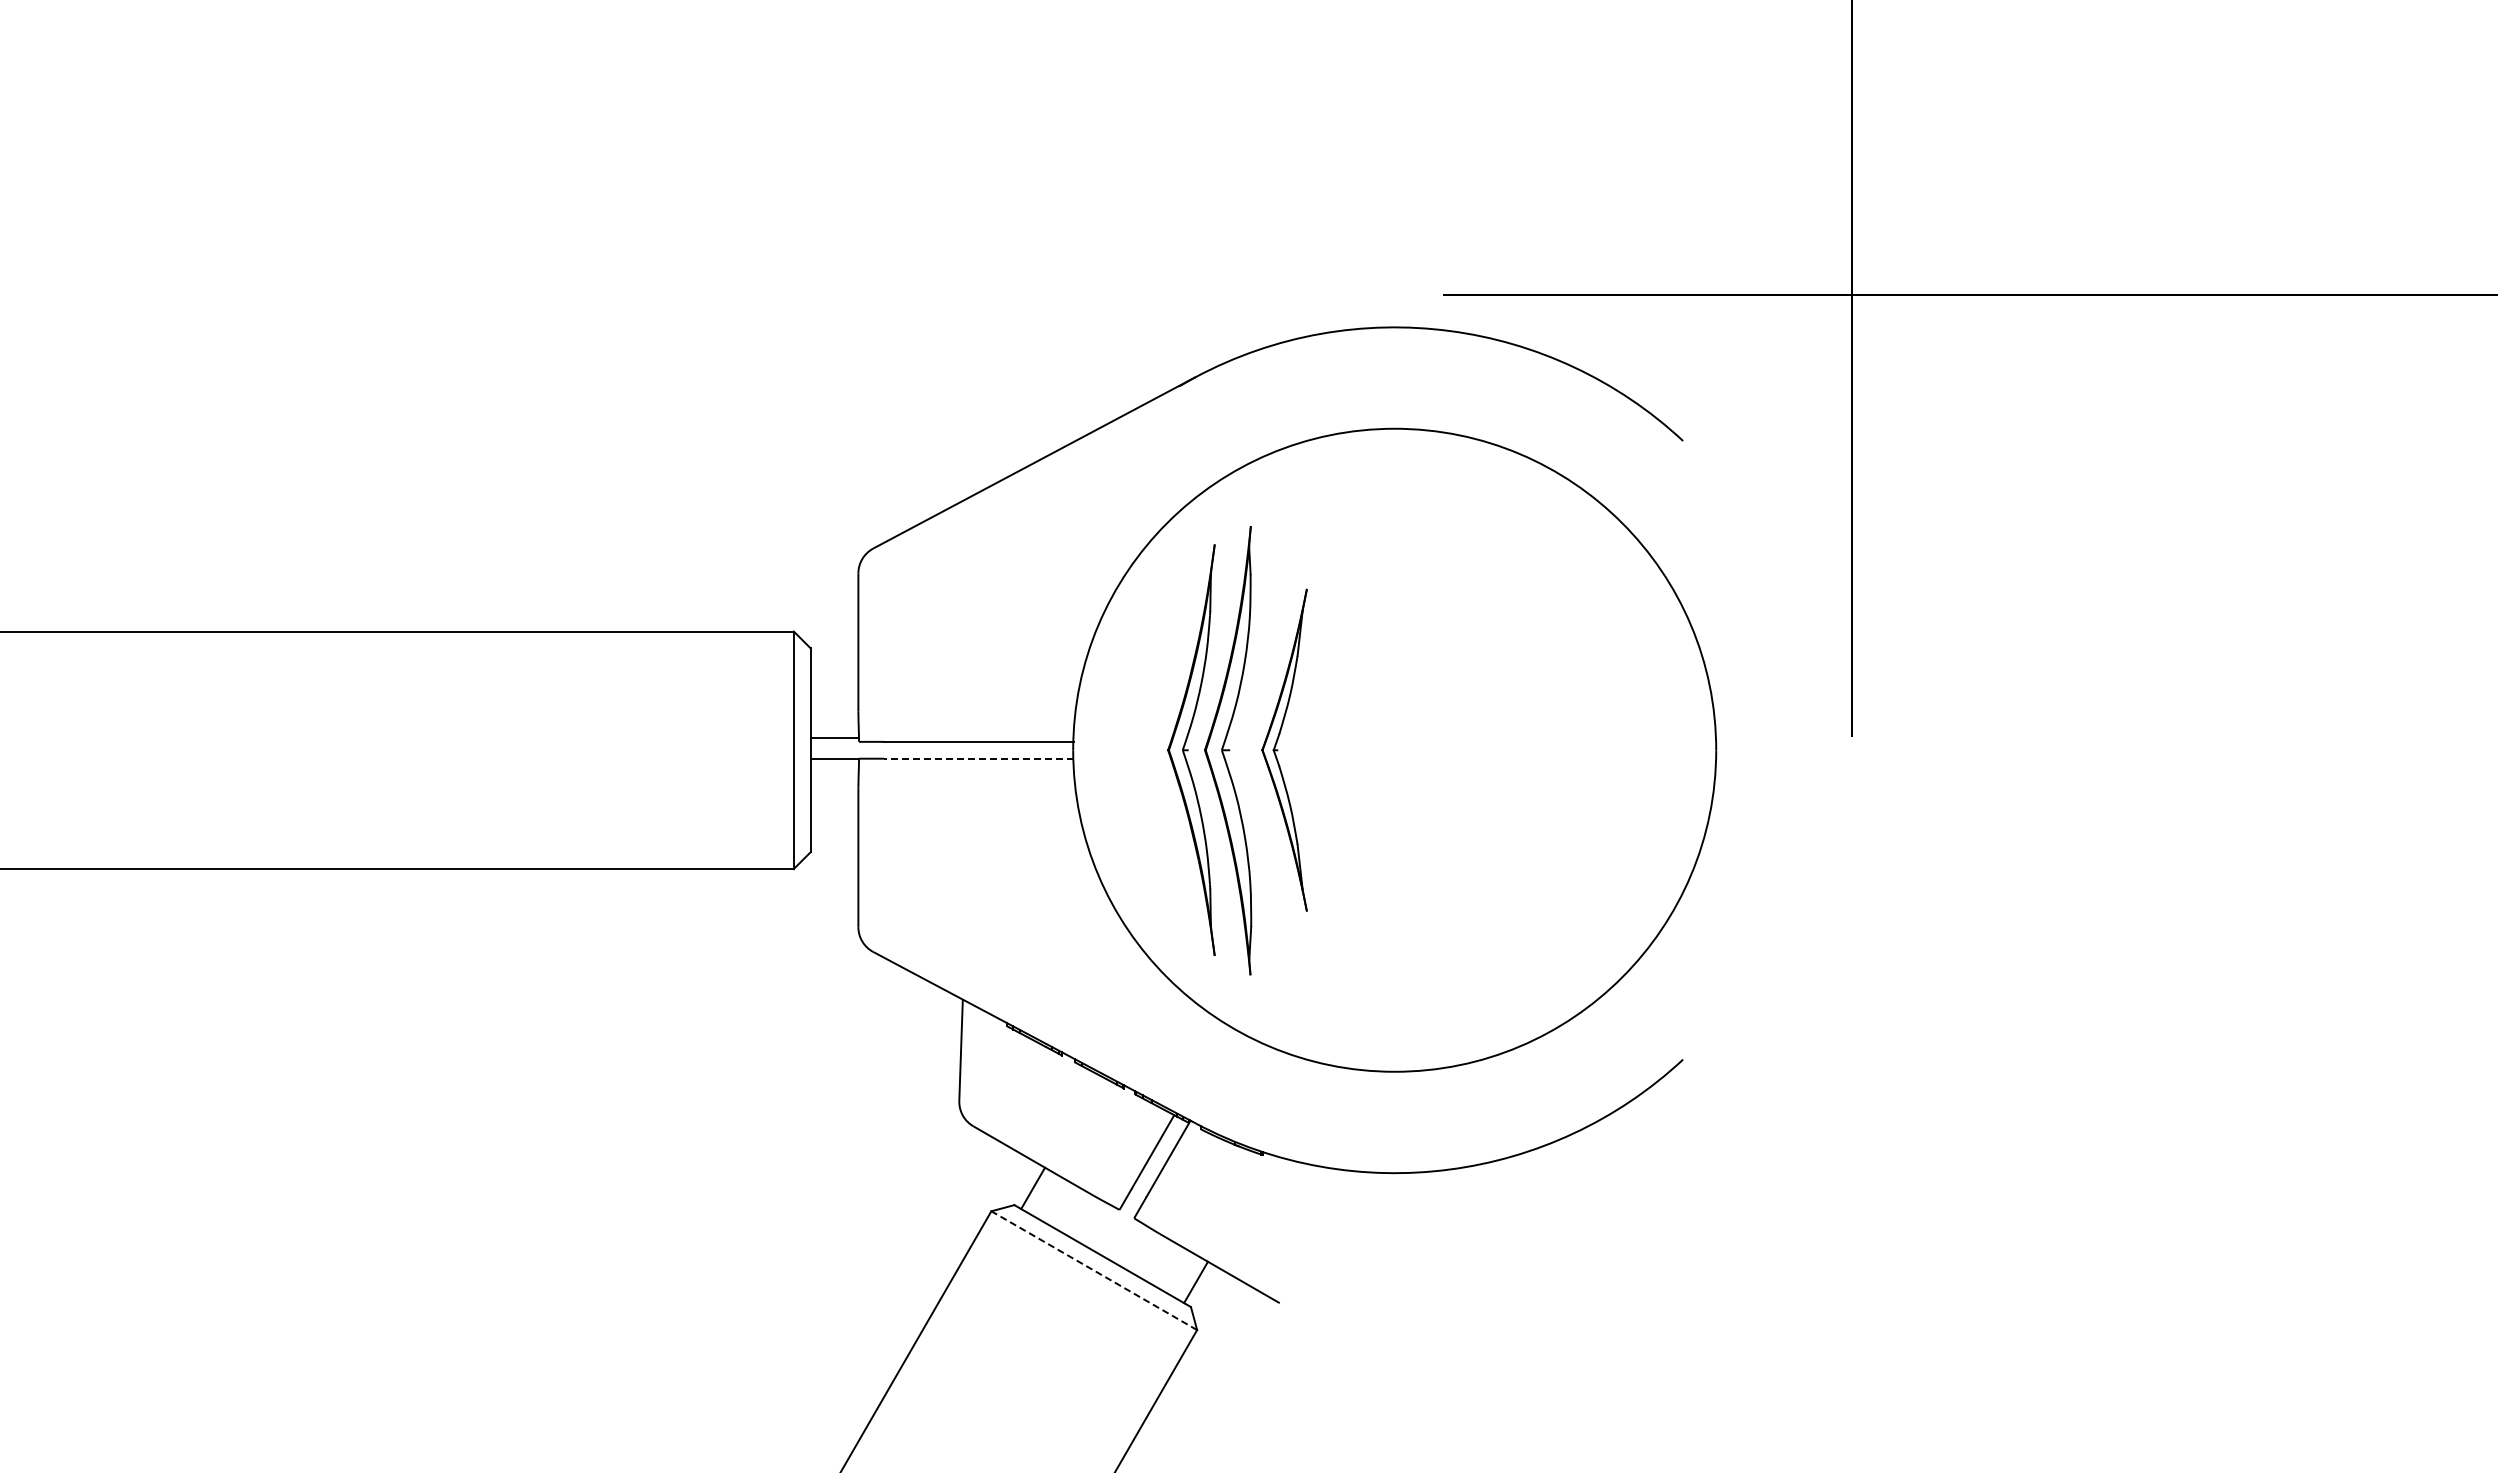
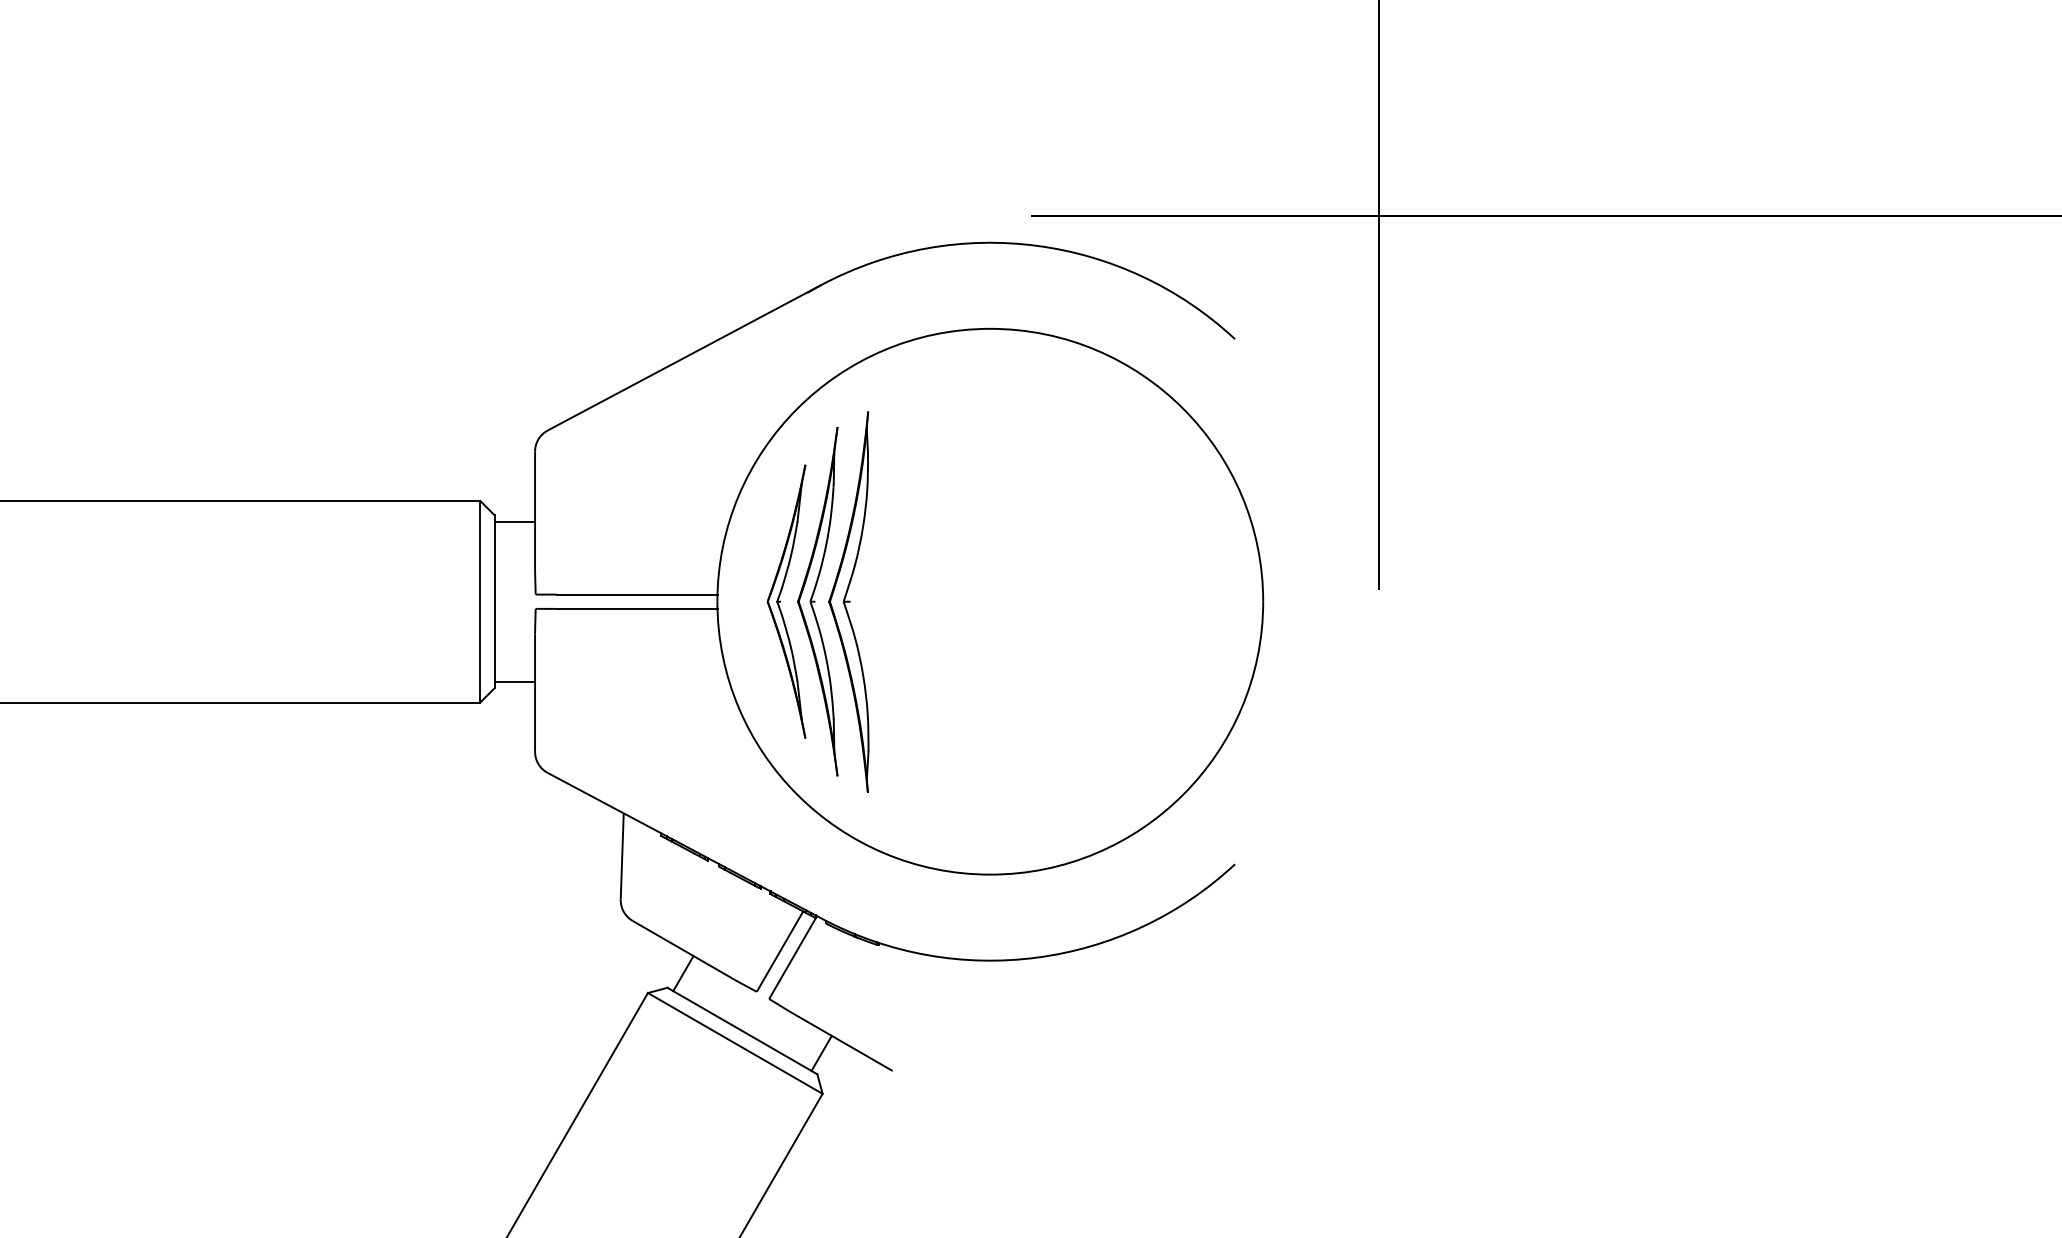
line: (834, 738) -> (514, 522), moved
part: (1284, 749) -> (786, 601), moved
line: (978, 758) -> (637, 608), dashed -> solid
line: (834, 759) -> (514, 681), moved
line: (1094, 1270) -> (735, 1043), dashed -> solid

